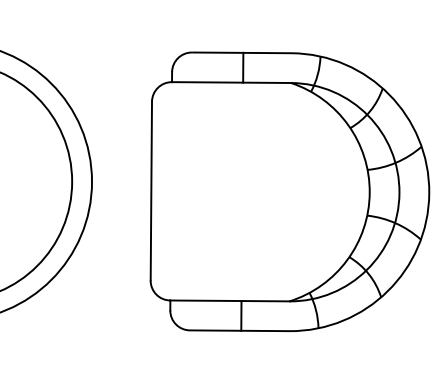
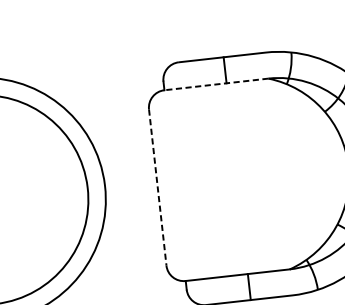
line: (231, 82) -> (216, 84), solid -> dashed
line: (151, 191) -> (157, 187), solid -> dashed

